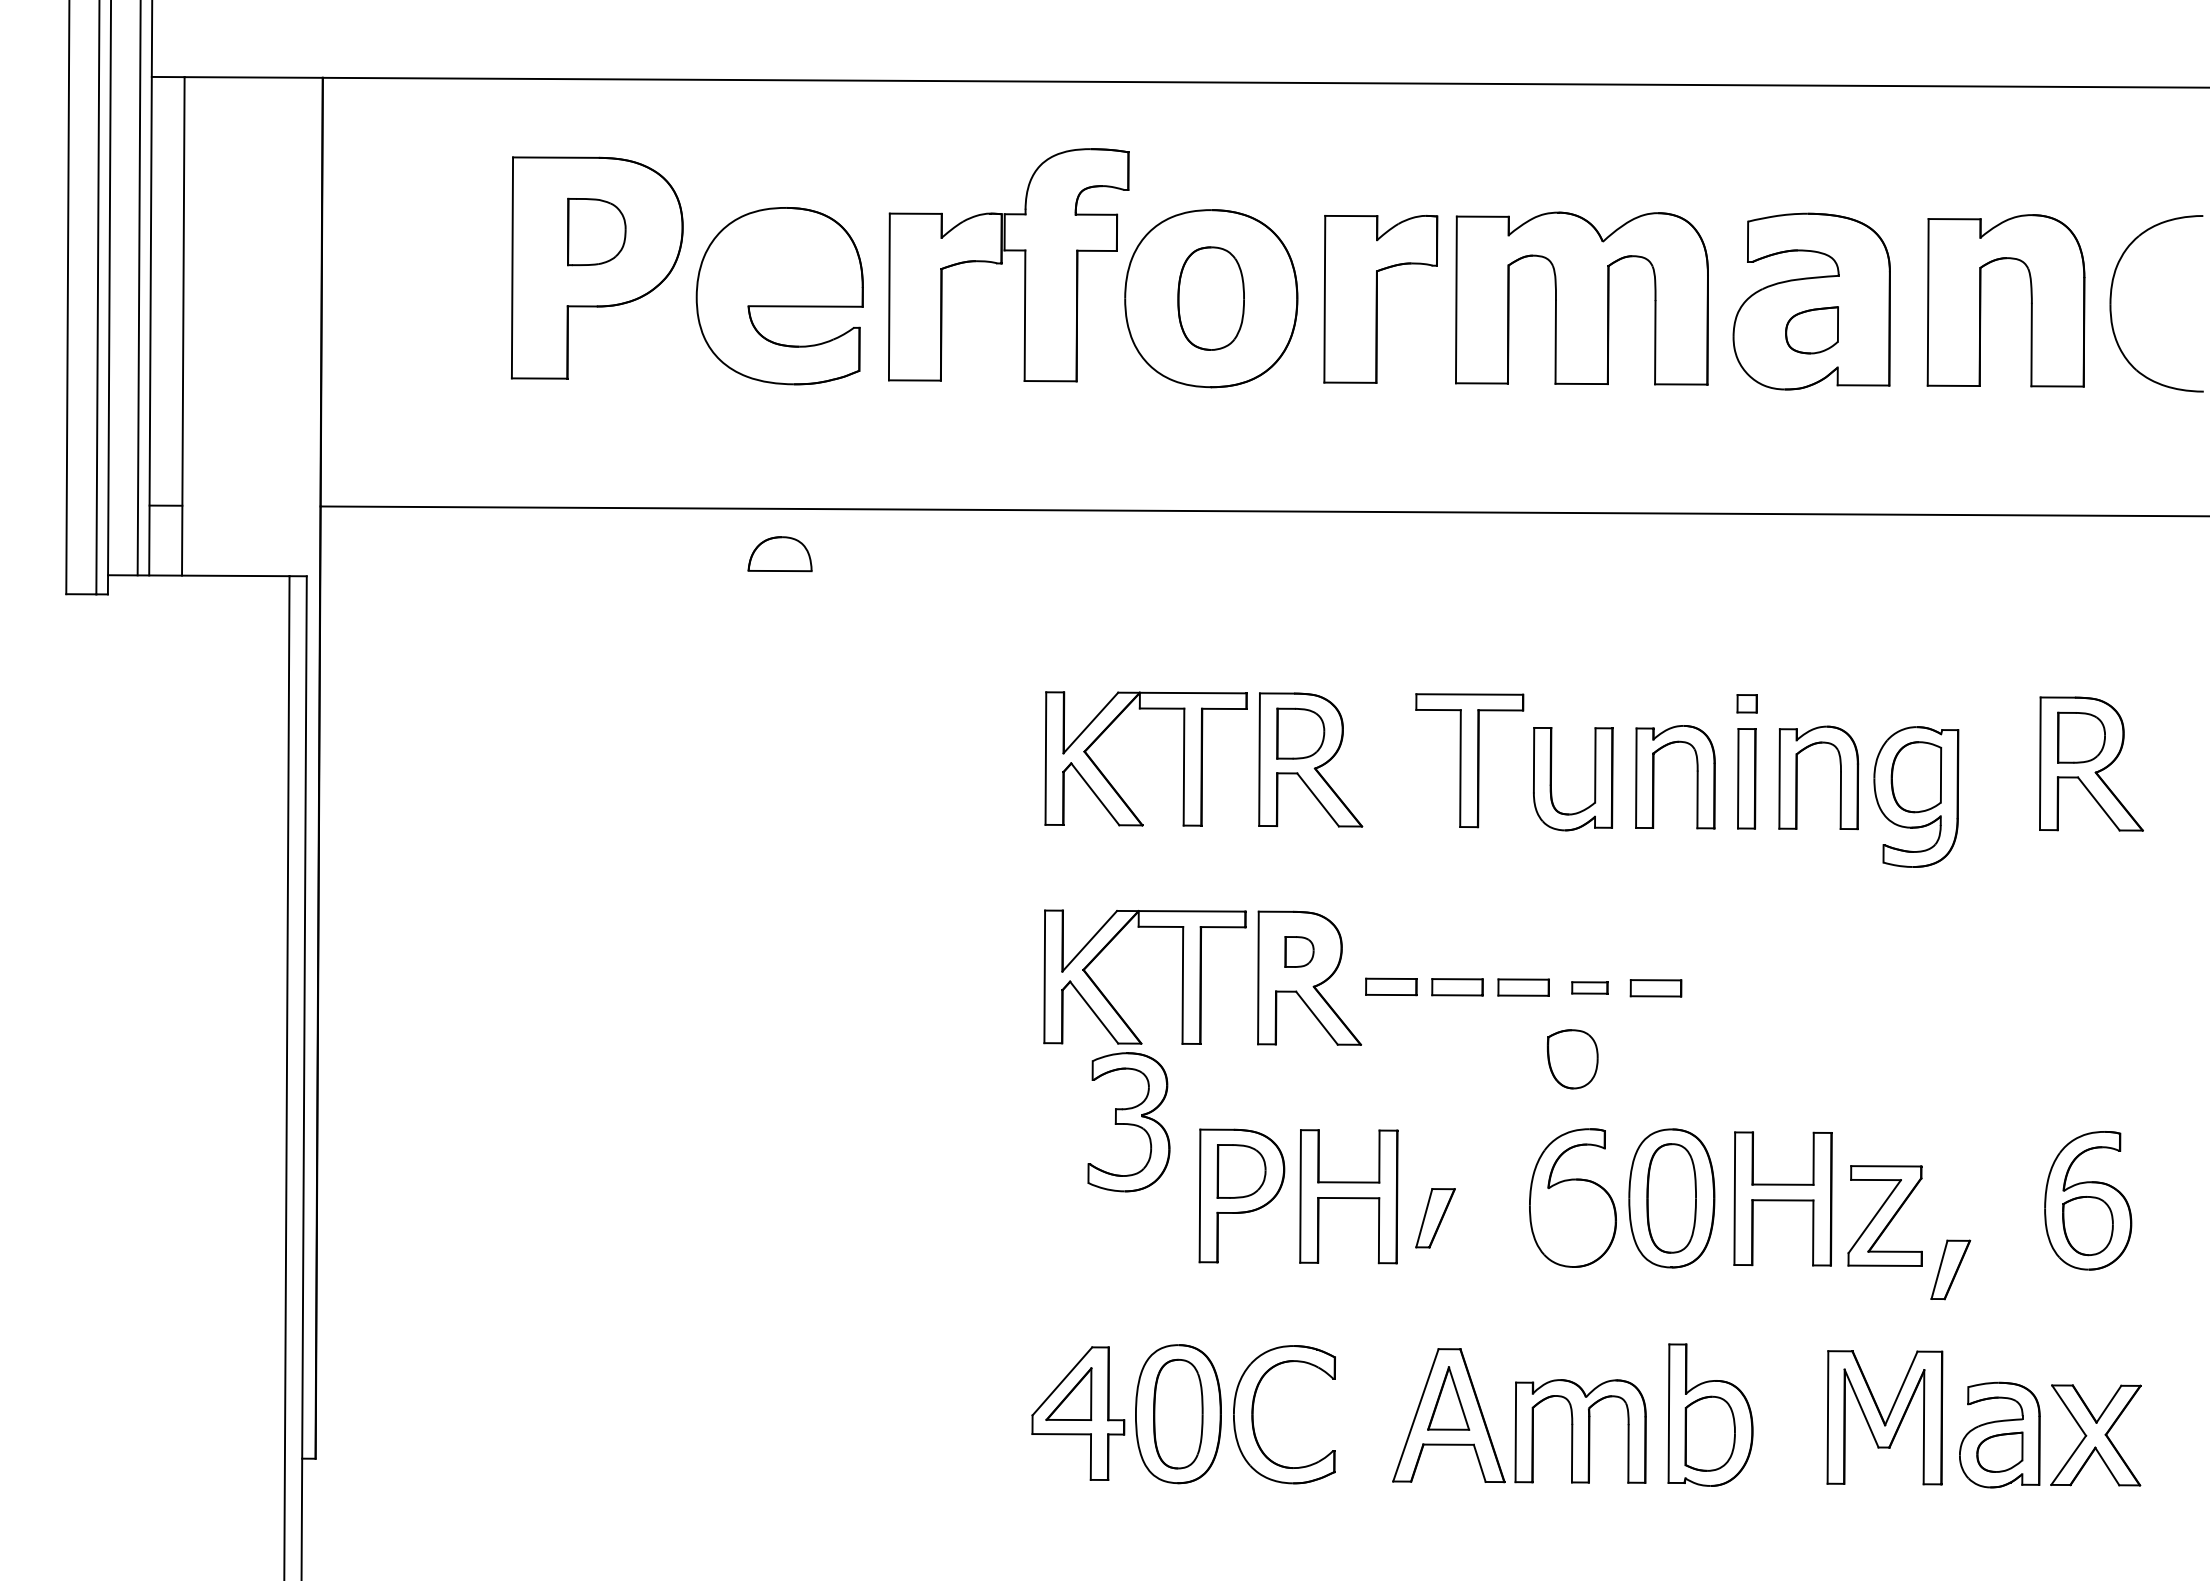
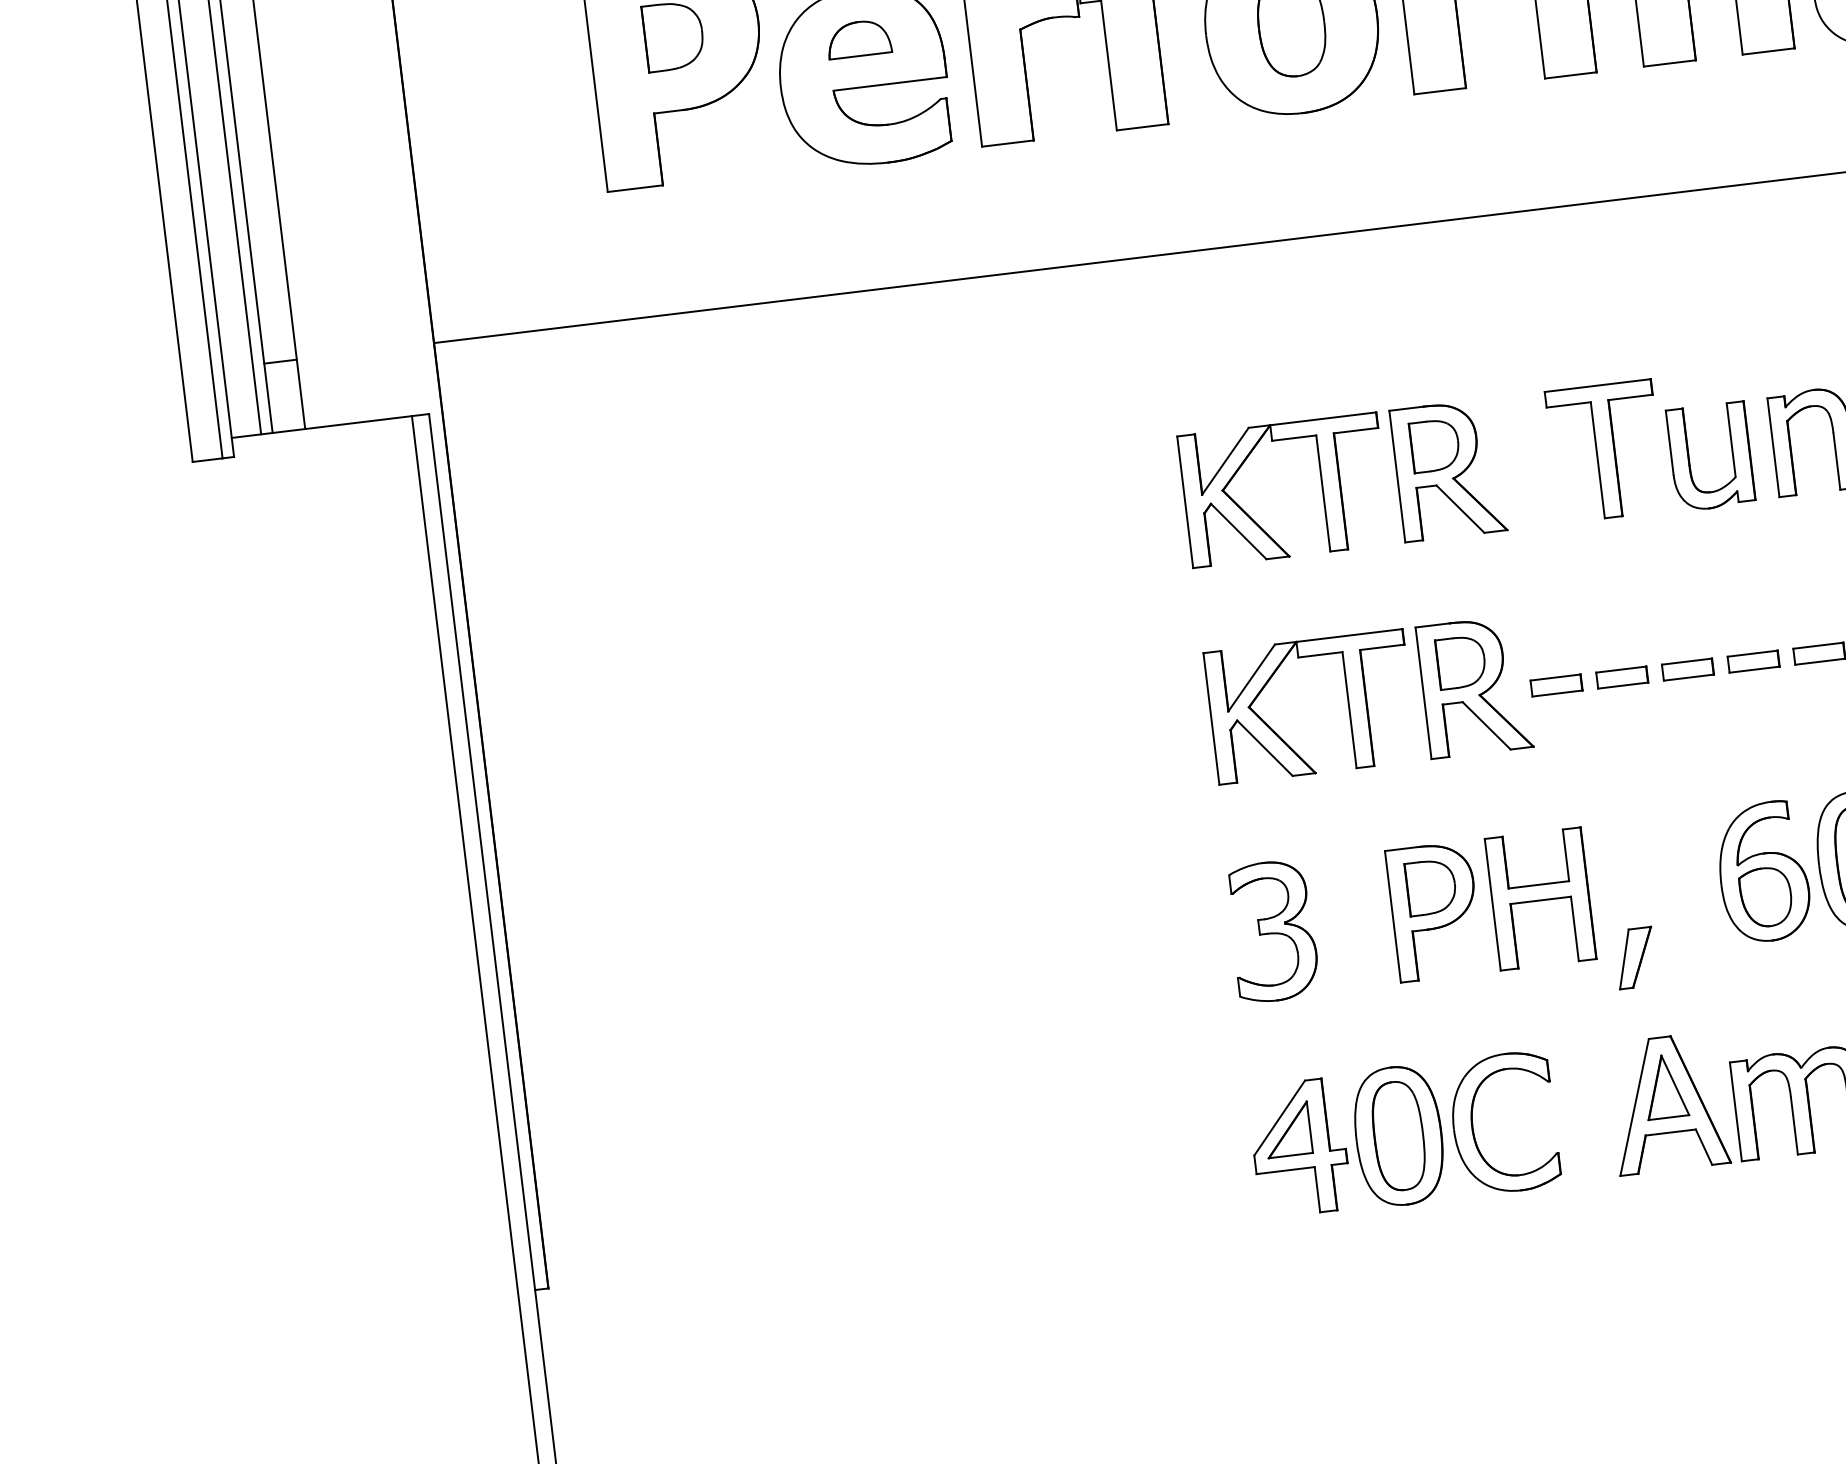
part: (779, 554) -> (858, 39), moved
part: (1299, 951) -> (1460, 661), size x1.67
part: (1589, 987) -> (1753, 661), size x1.43
part: (1572, 1059) -> (1765, 897), moved
part: (1128, 1122) -> (1272, 931), moved
part: (1435, 1218) -> (1635, 958), moved

